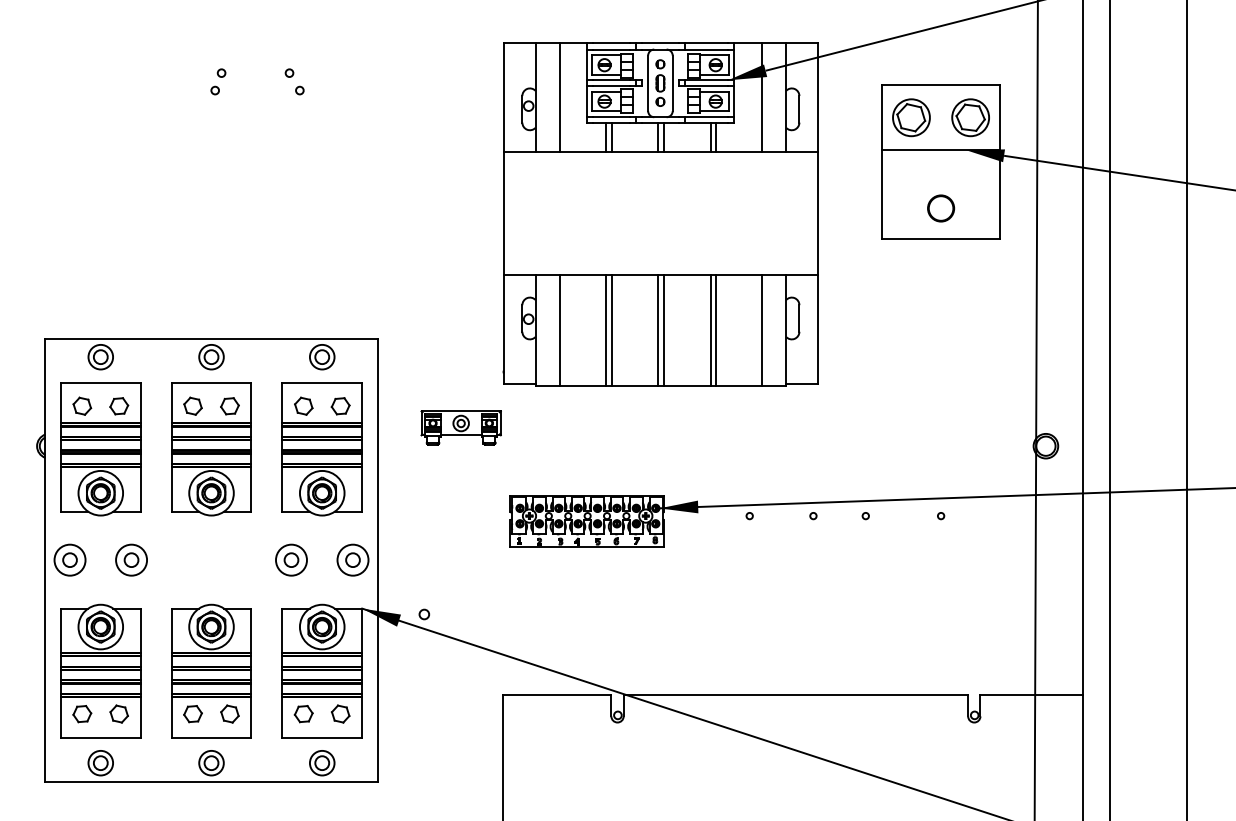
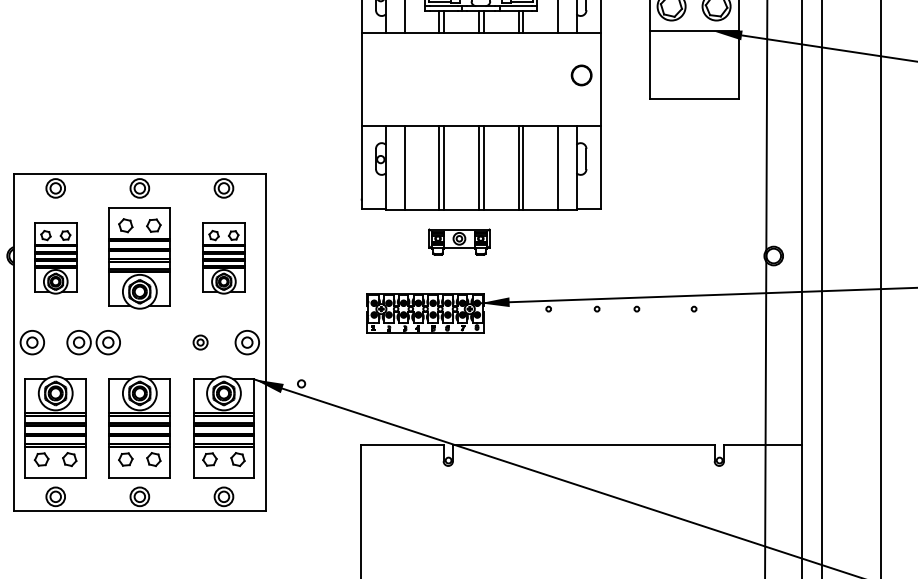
circle: (941, 208) -> (581, 75), moved
part: (460, 427) -> (458, 241), moved
part: (100, 449) -> (55, 258), size x0.7
part: (321, 449) -> (223, 258), size x0.7
part: (169, 559) -> (107, 342), added
part: (291, 559) -> (200, 342), size x0.6

